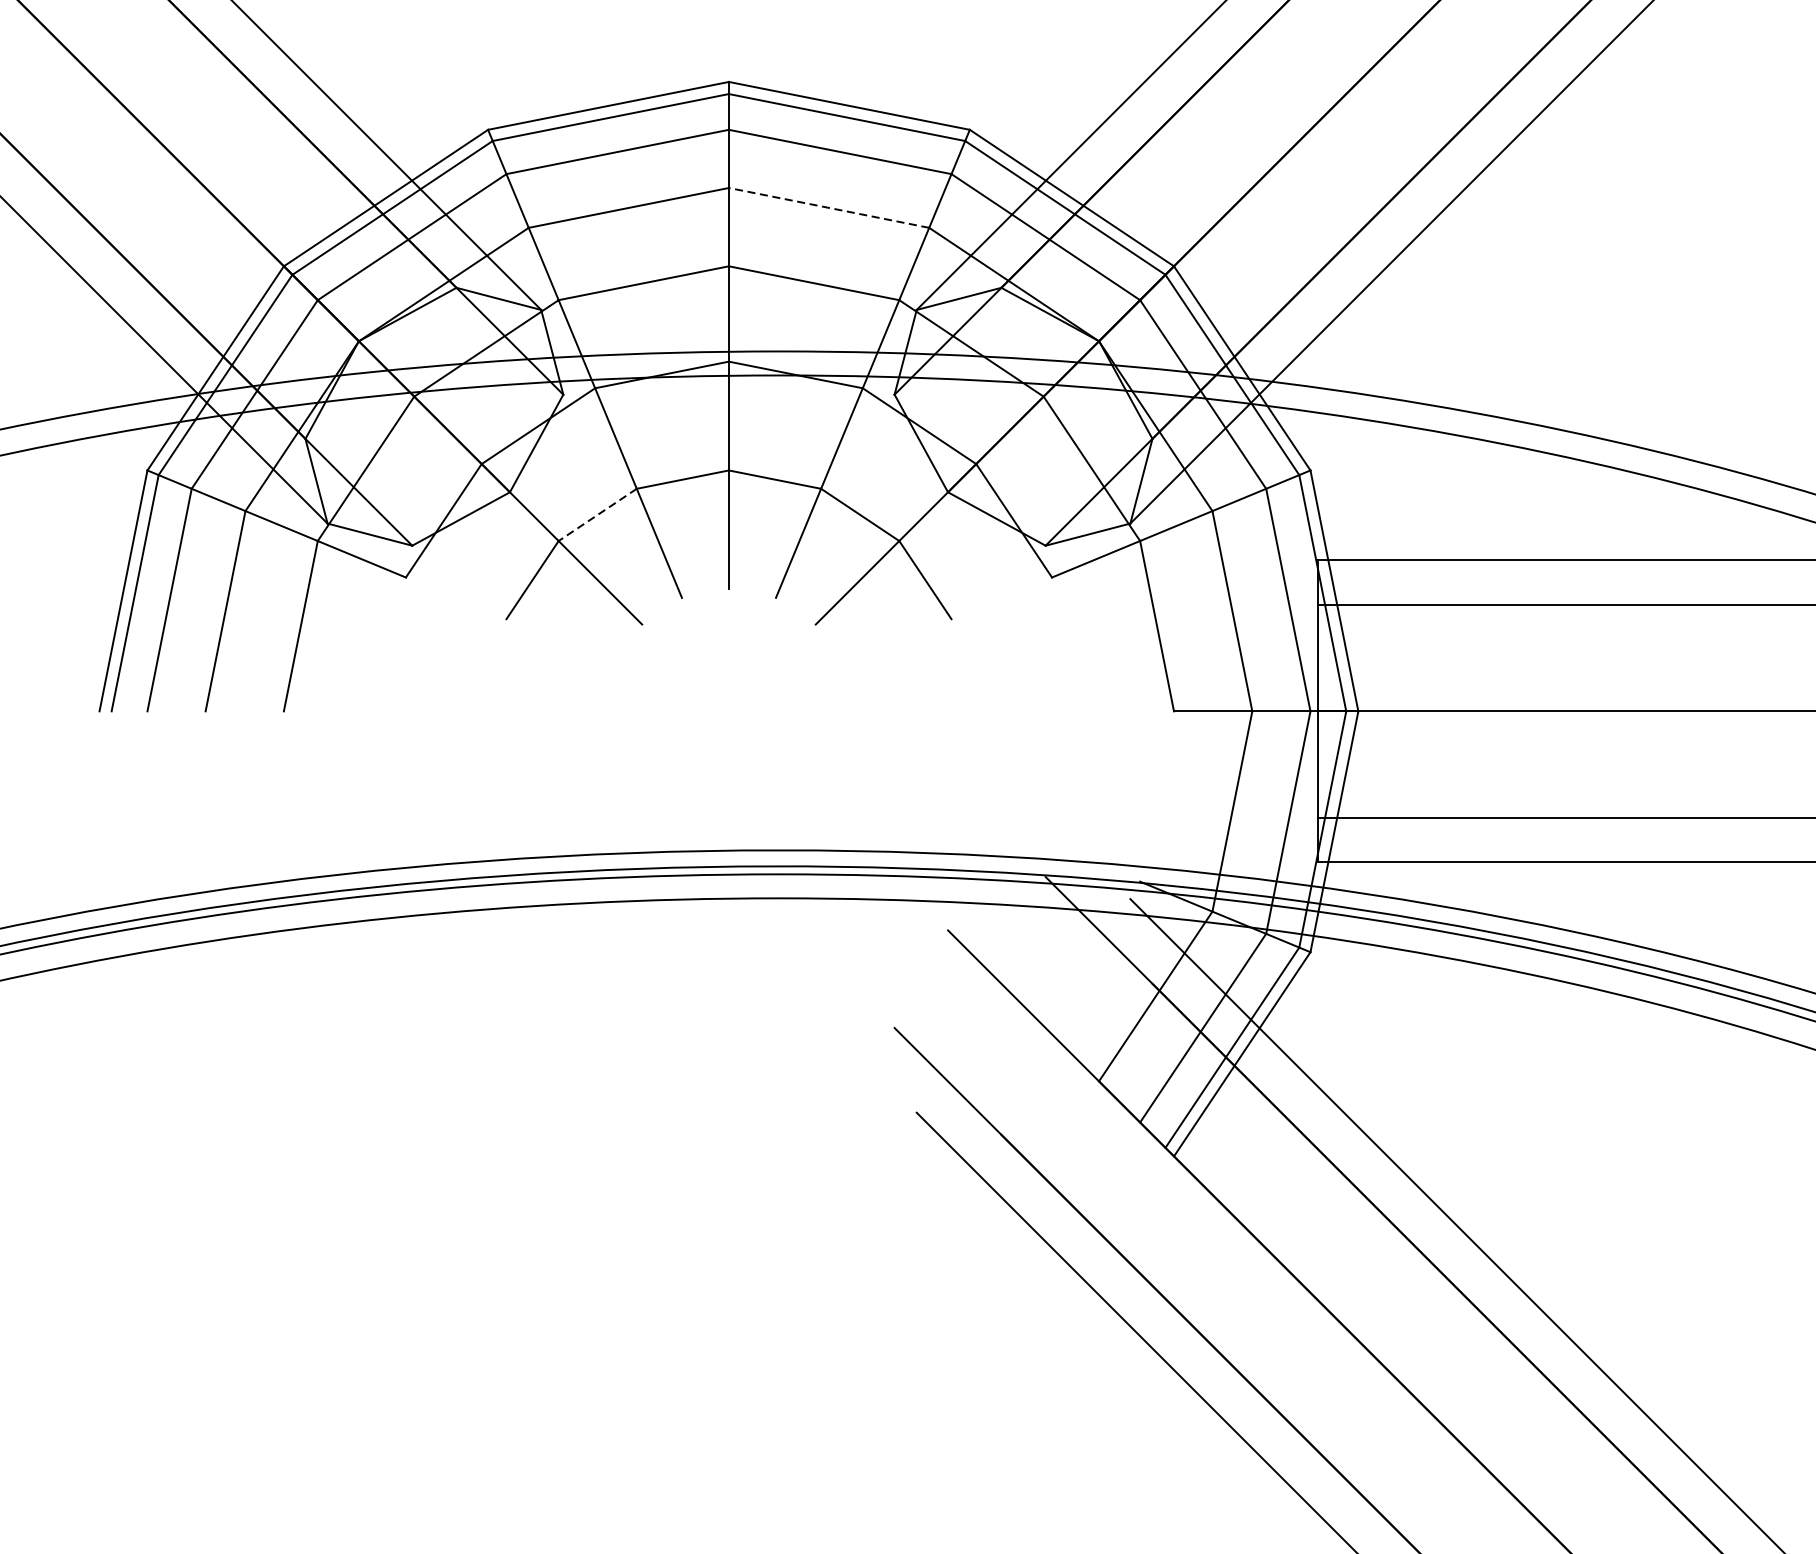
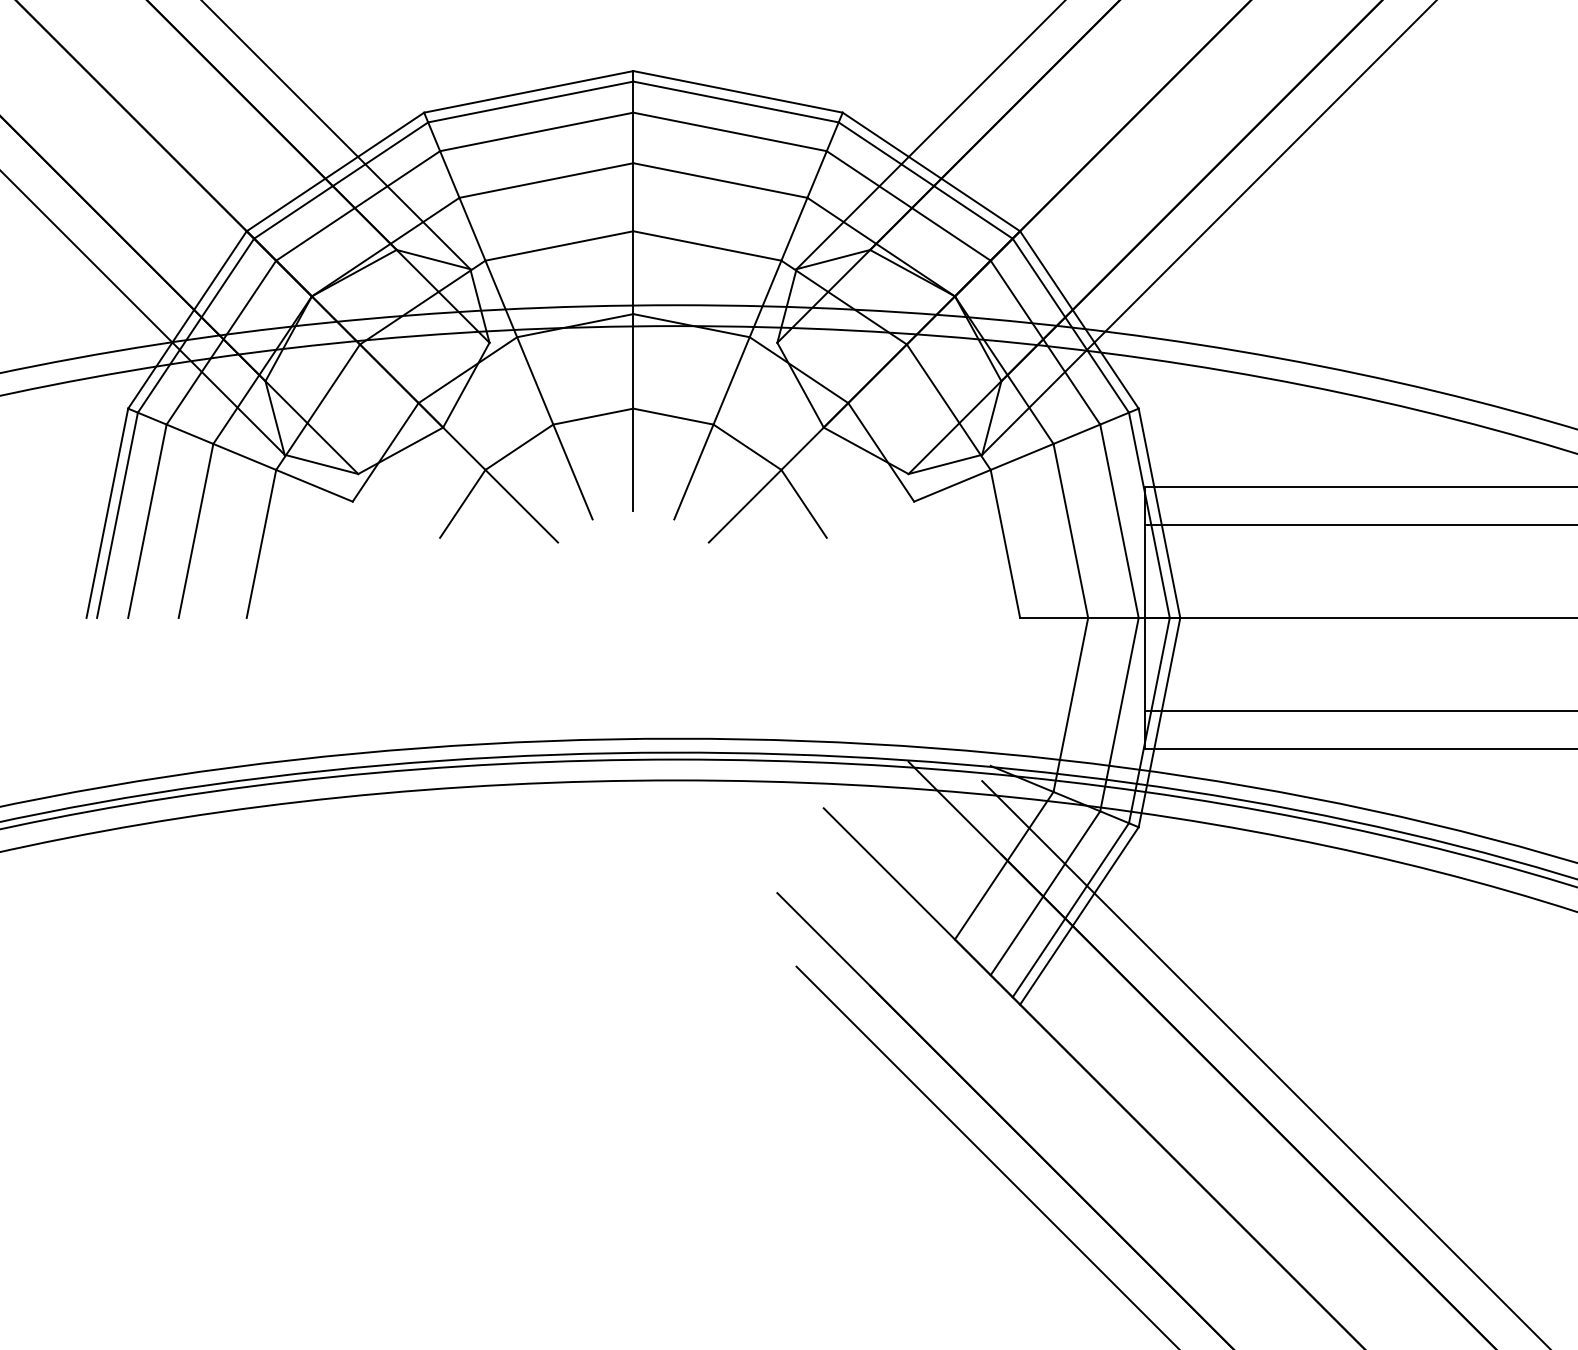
line: (829, 207) -> (720, 180), dashed -> solid
line: (597, 515) -> (519, 447), dashed -> solid

